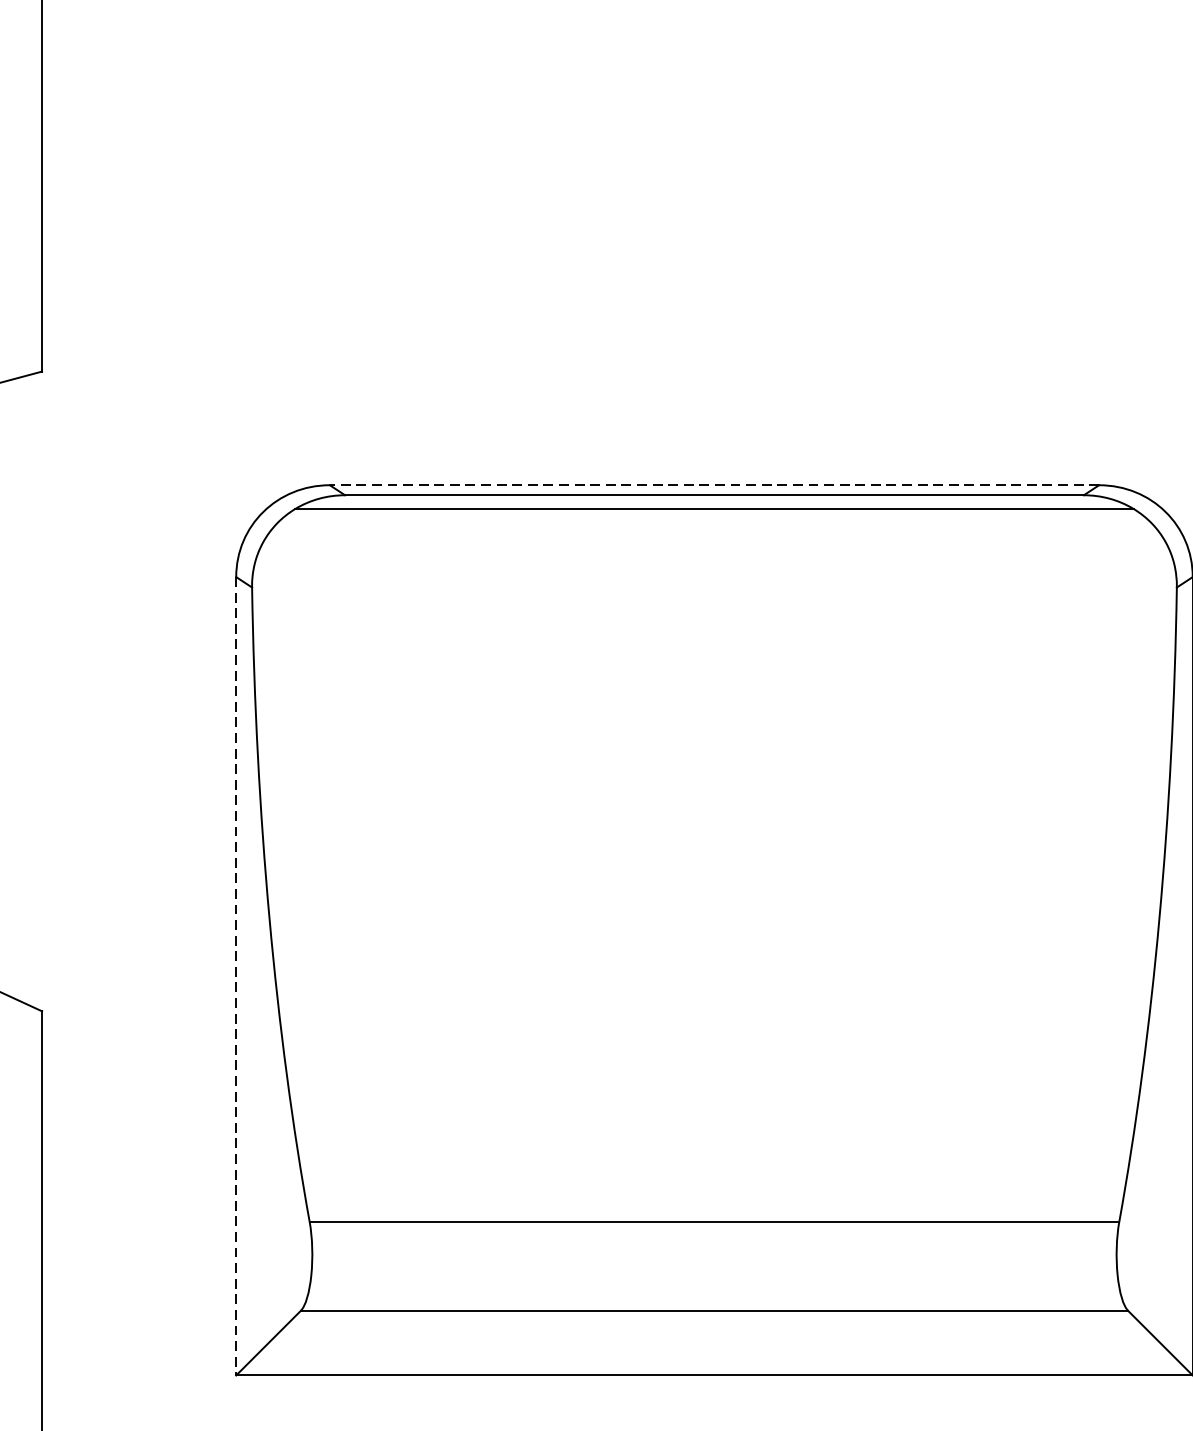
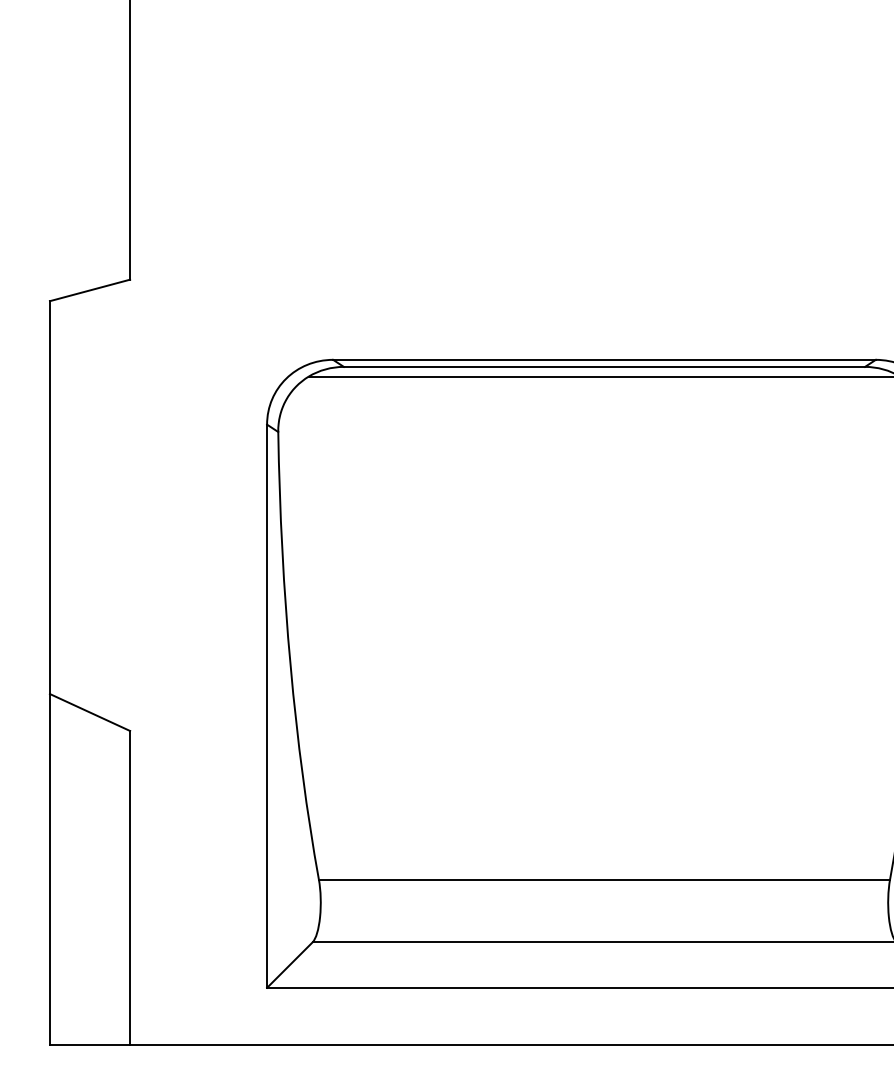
line: (713, 484) -> (603, 359), dashed -> solid
line: (236, 976) -> (267, 706), dashed -> solid

